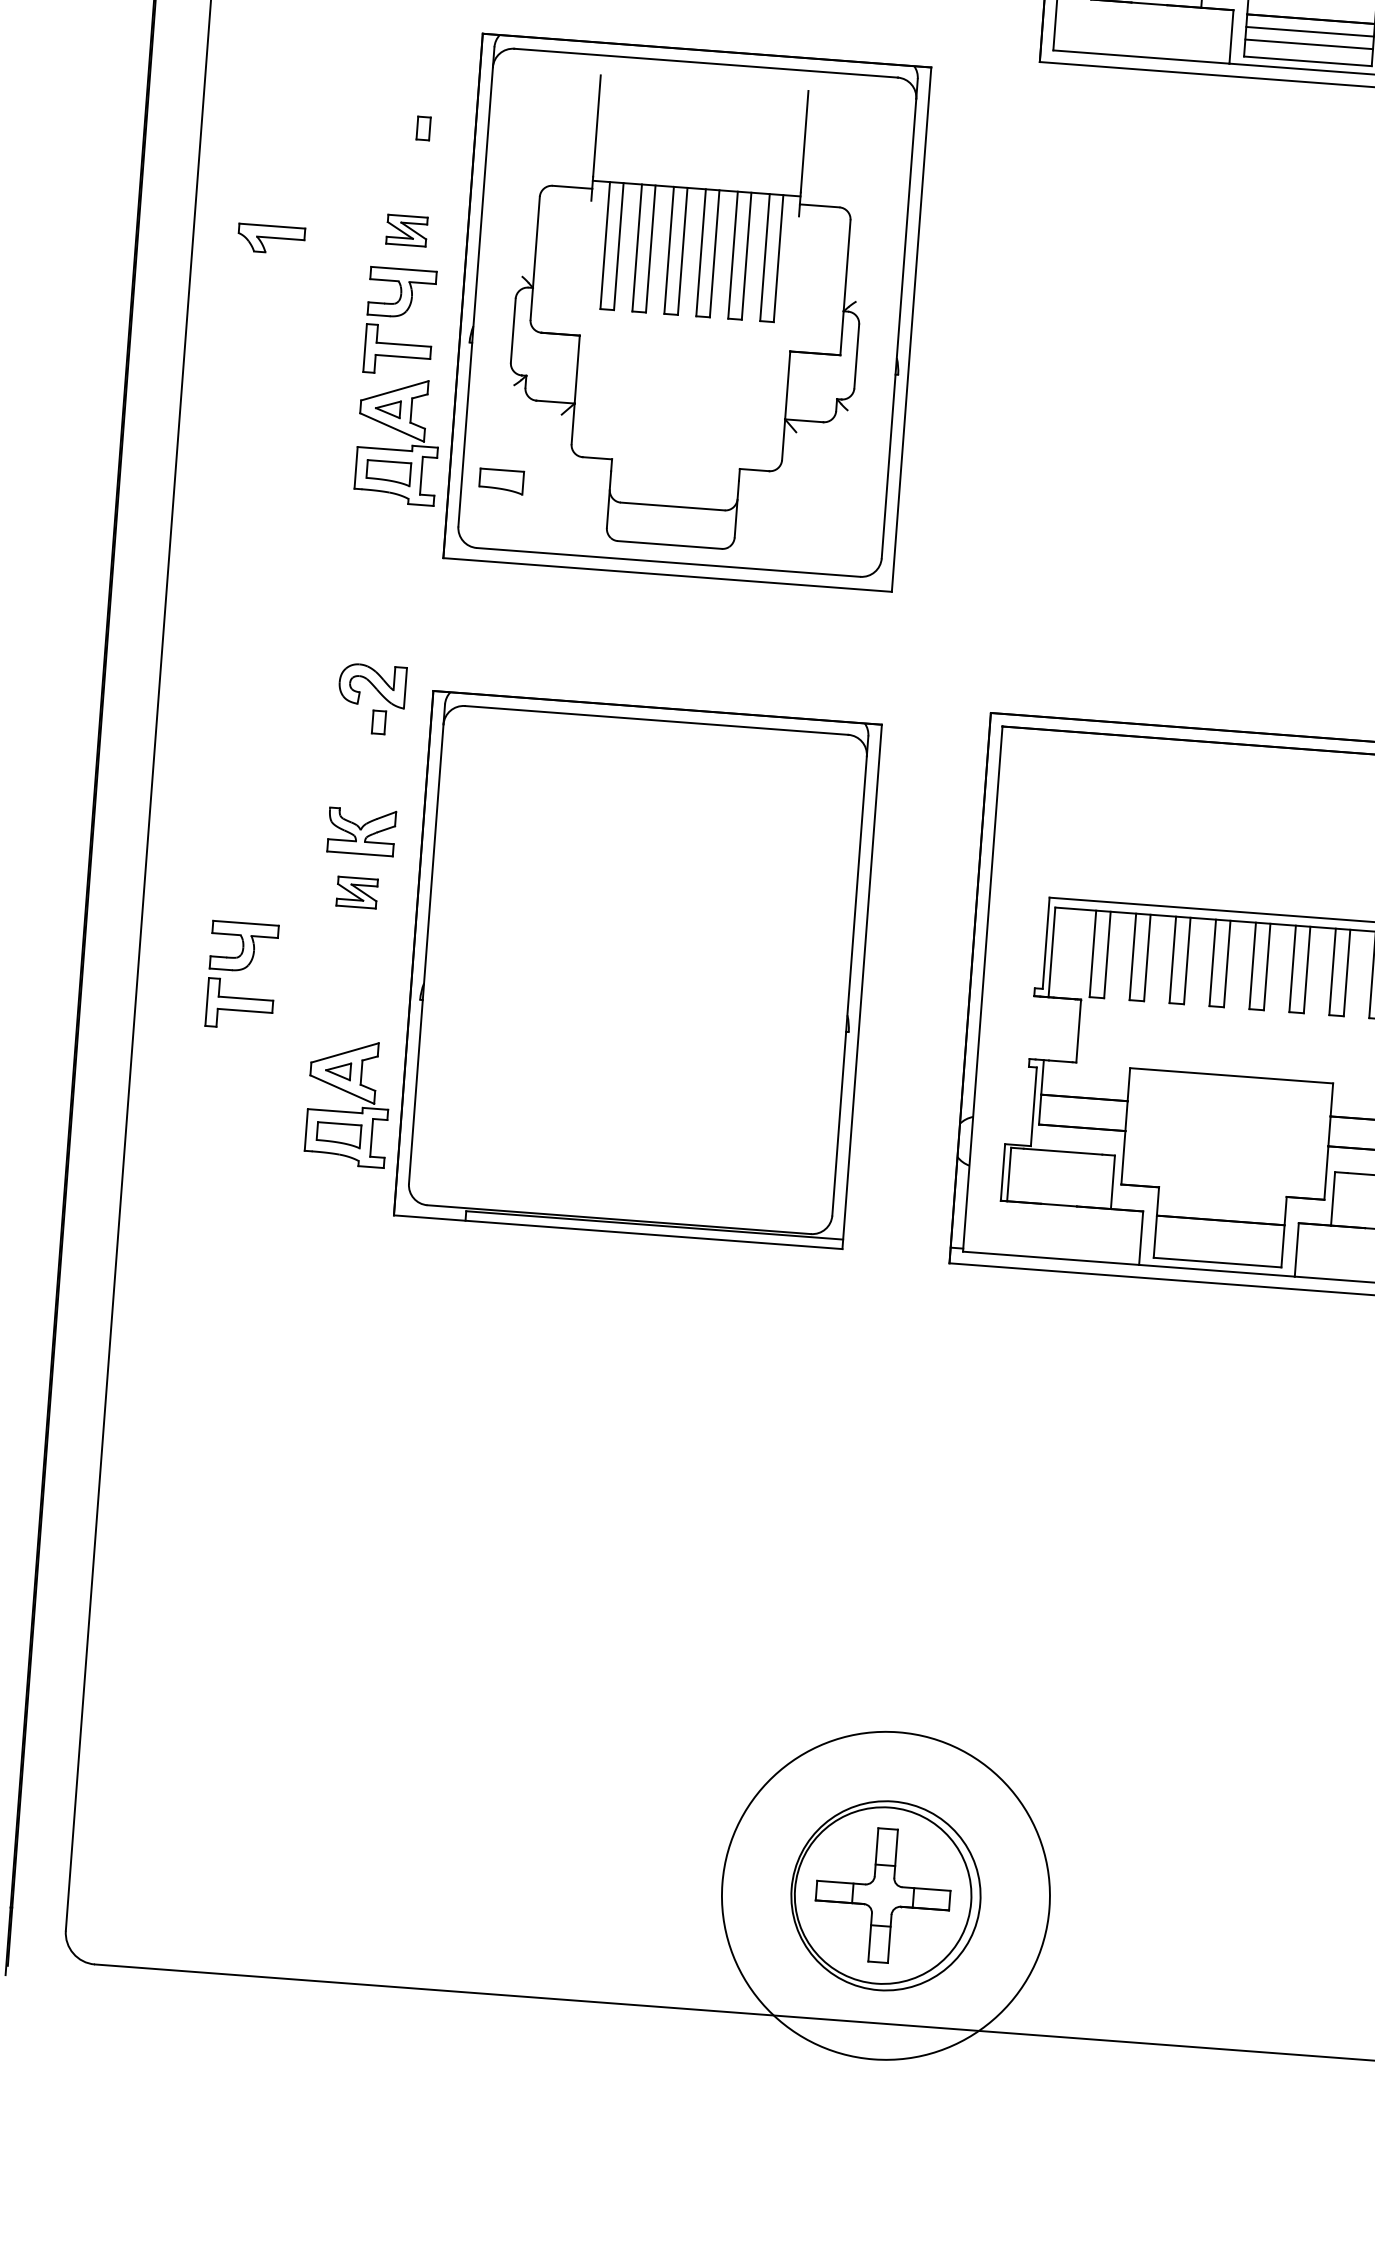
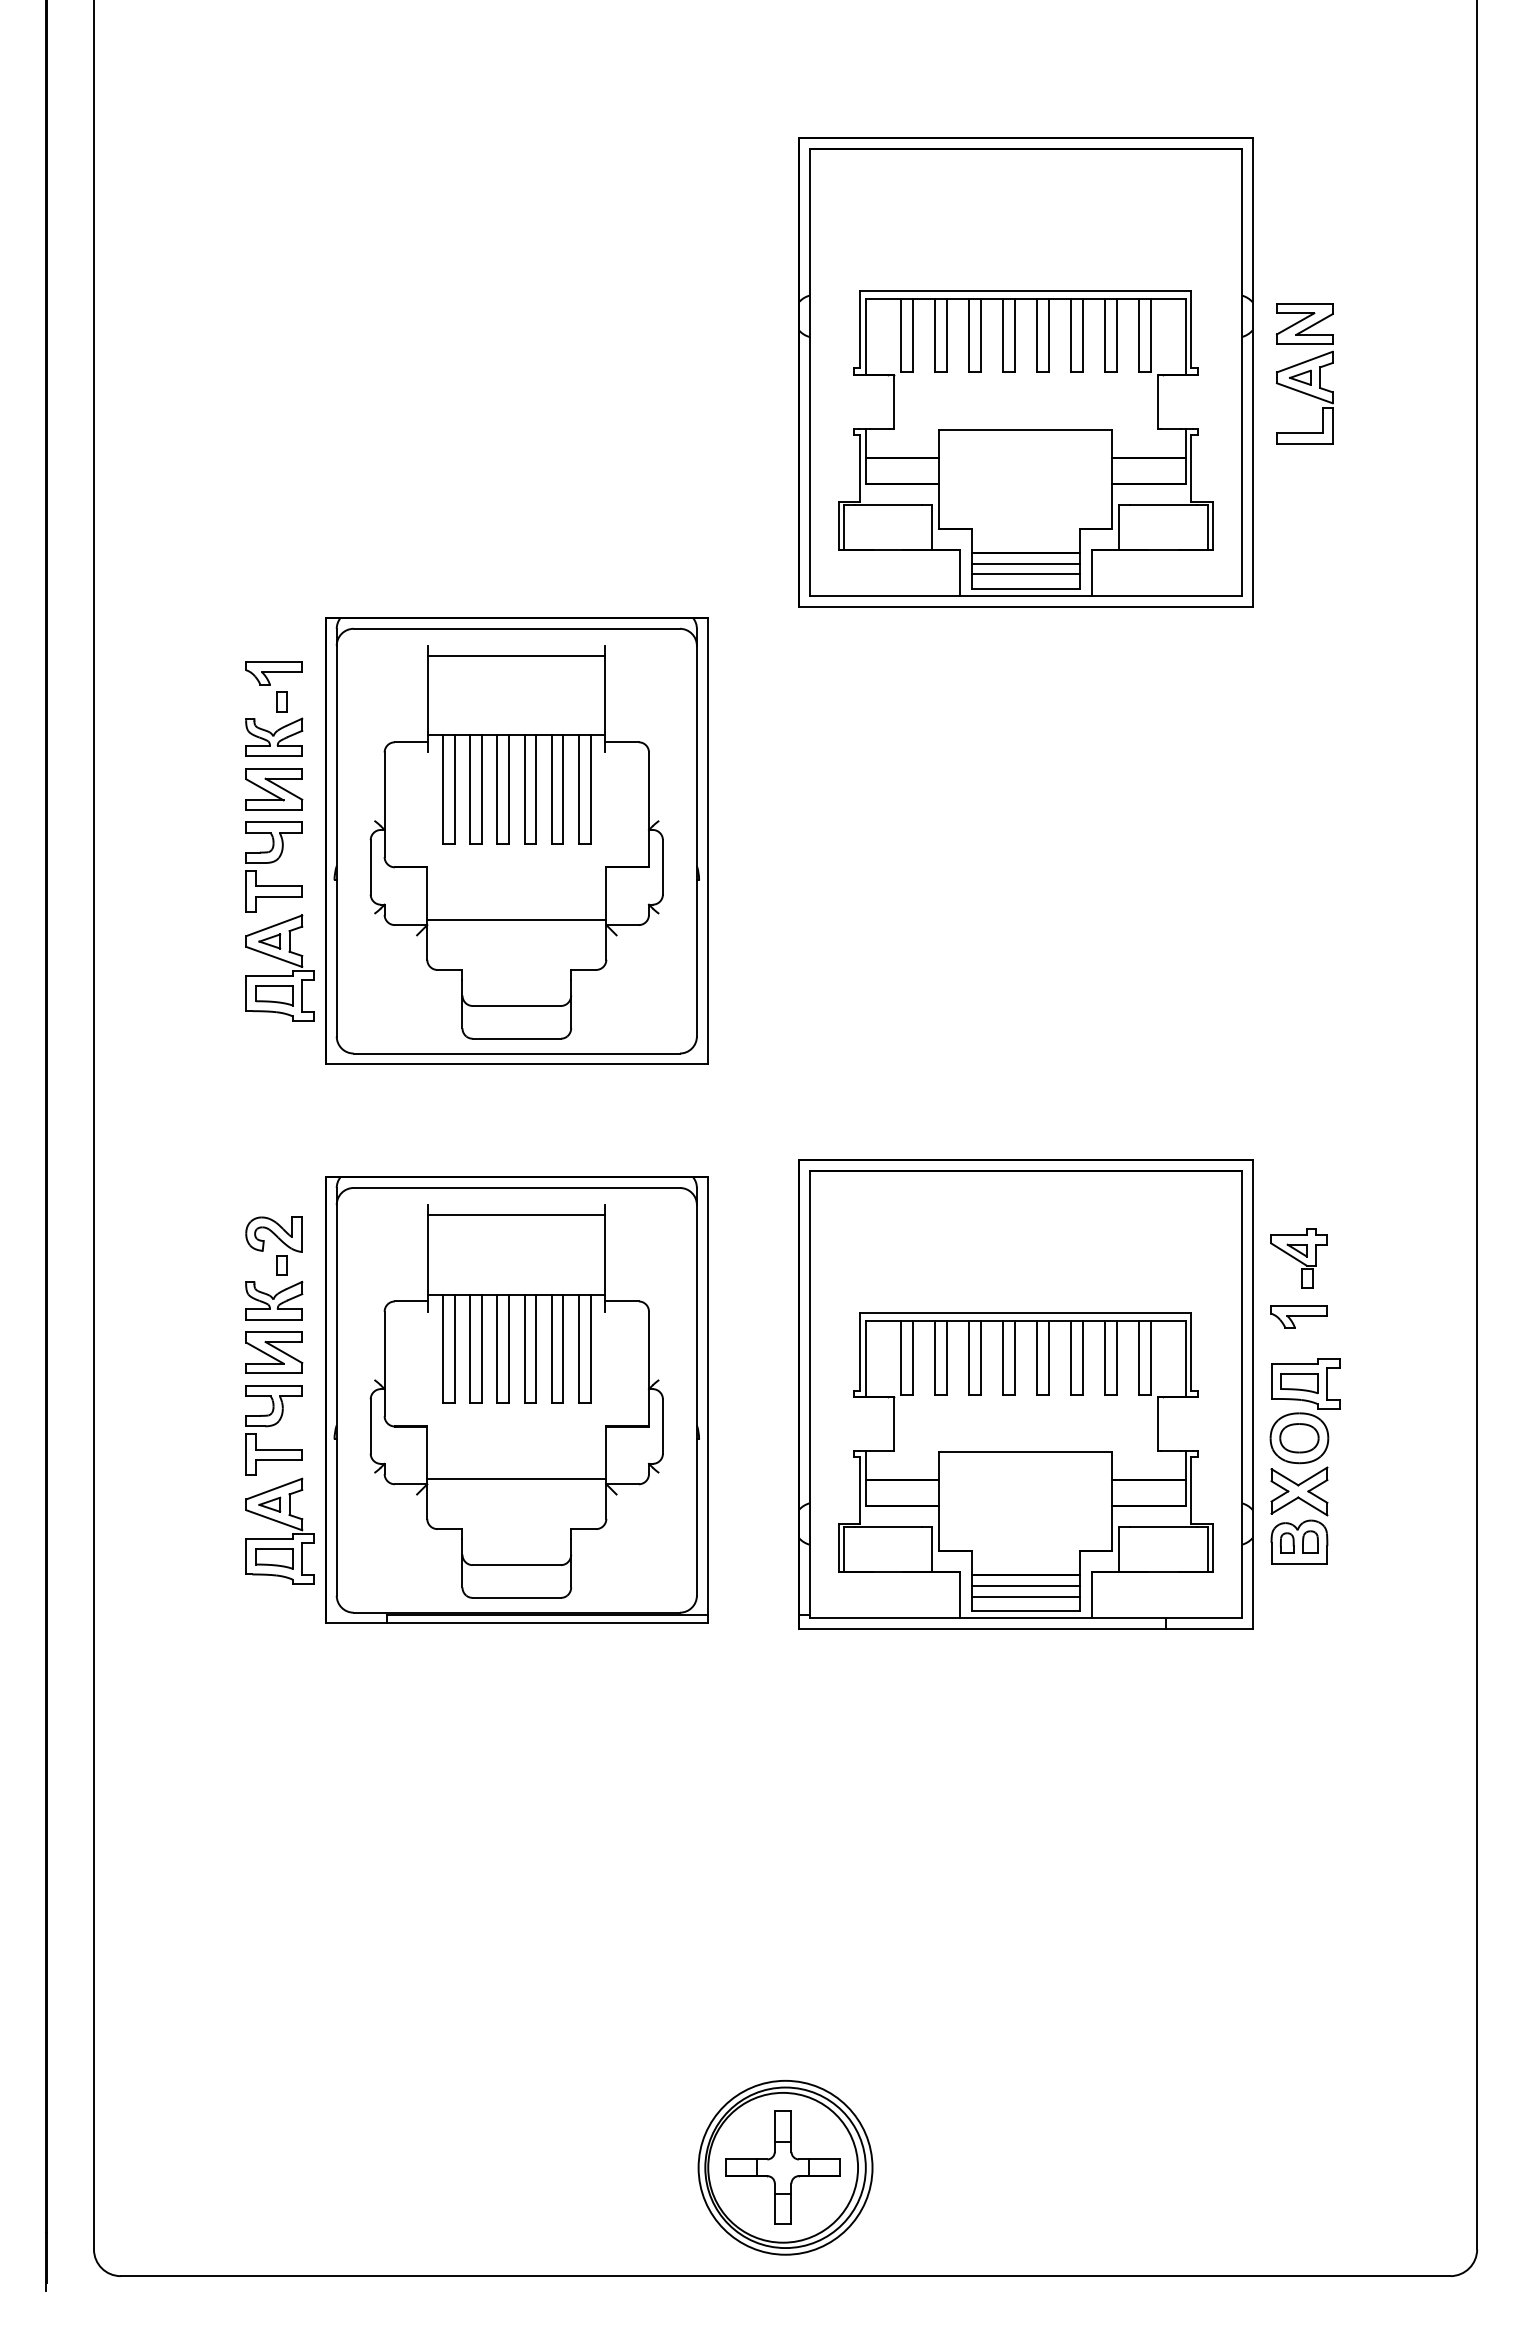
line: (703, 94) -> (516, 655), added
part: (411, 168) -> (274, 736), added
part: (407, 230) -> (274, 789), size x1.67
part: (270, 239) -> (273, 673), moved
line: (680, 404) -> (516, 919), added
part: (501, 481) -> (370, 995), removed
part: (377, 691) -> (278, 1239), moved
part: (357, 892) -> (274, 1352), size x1.67
part: (637, 971) -> (516, 1401), added
part: (241, 975) -> (273, 1430), moved
line: (1219, 1232) -> (1025, 1585), added
line: (1218, 1245) -> (1025, 1596), added
circle: (885, 1895) -> (785, 2167), size x0.62

